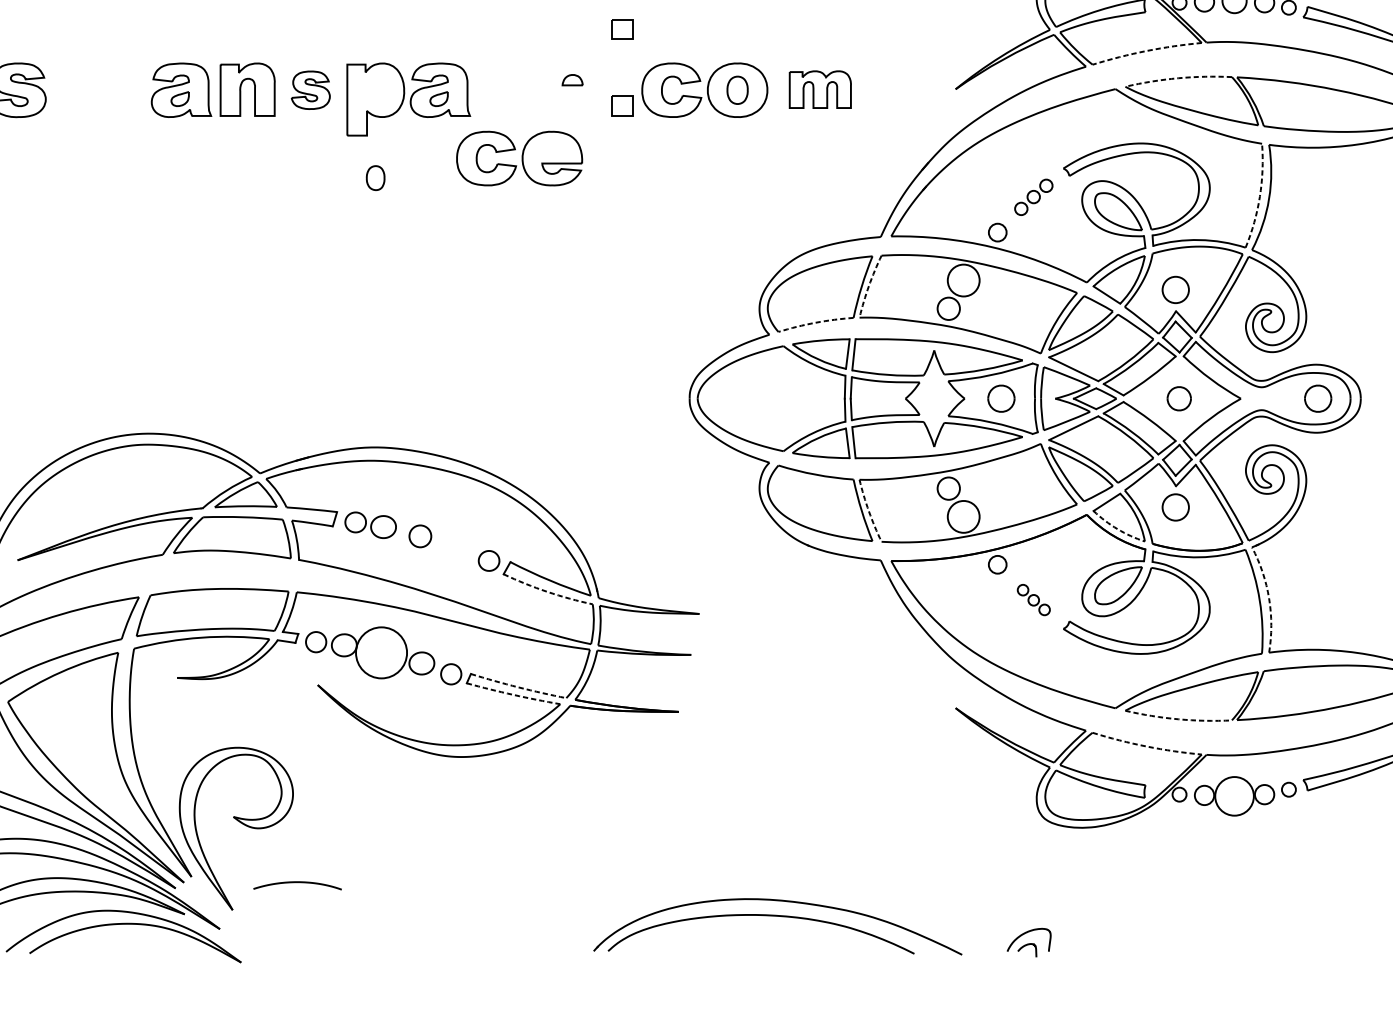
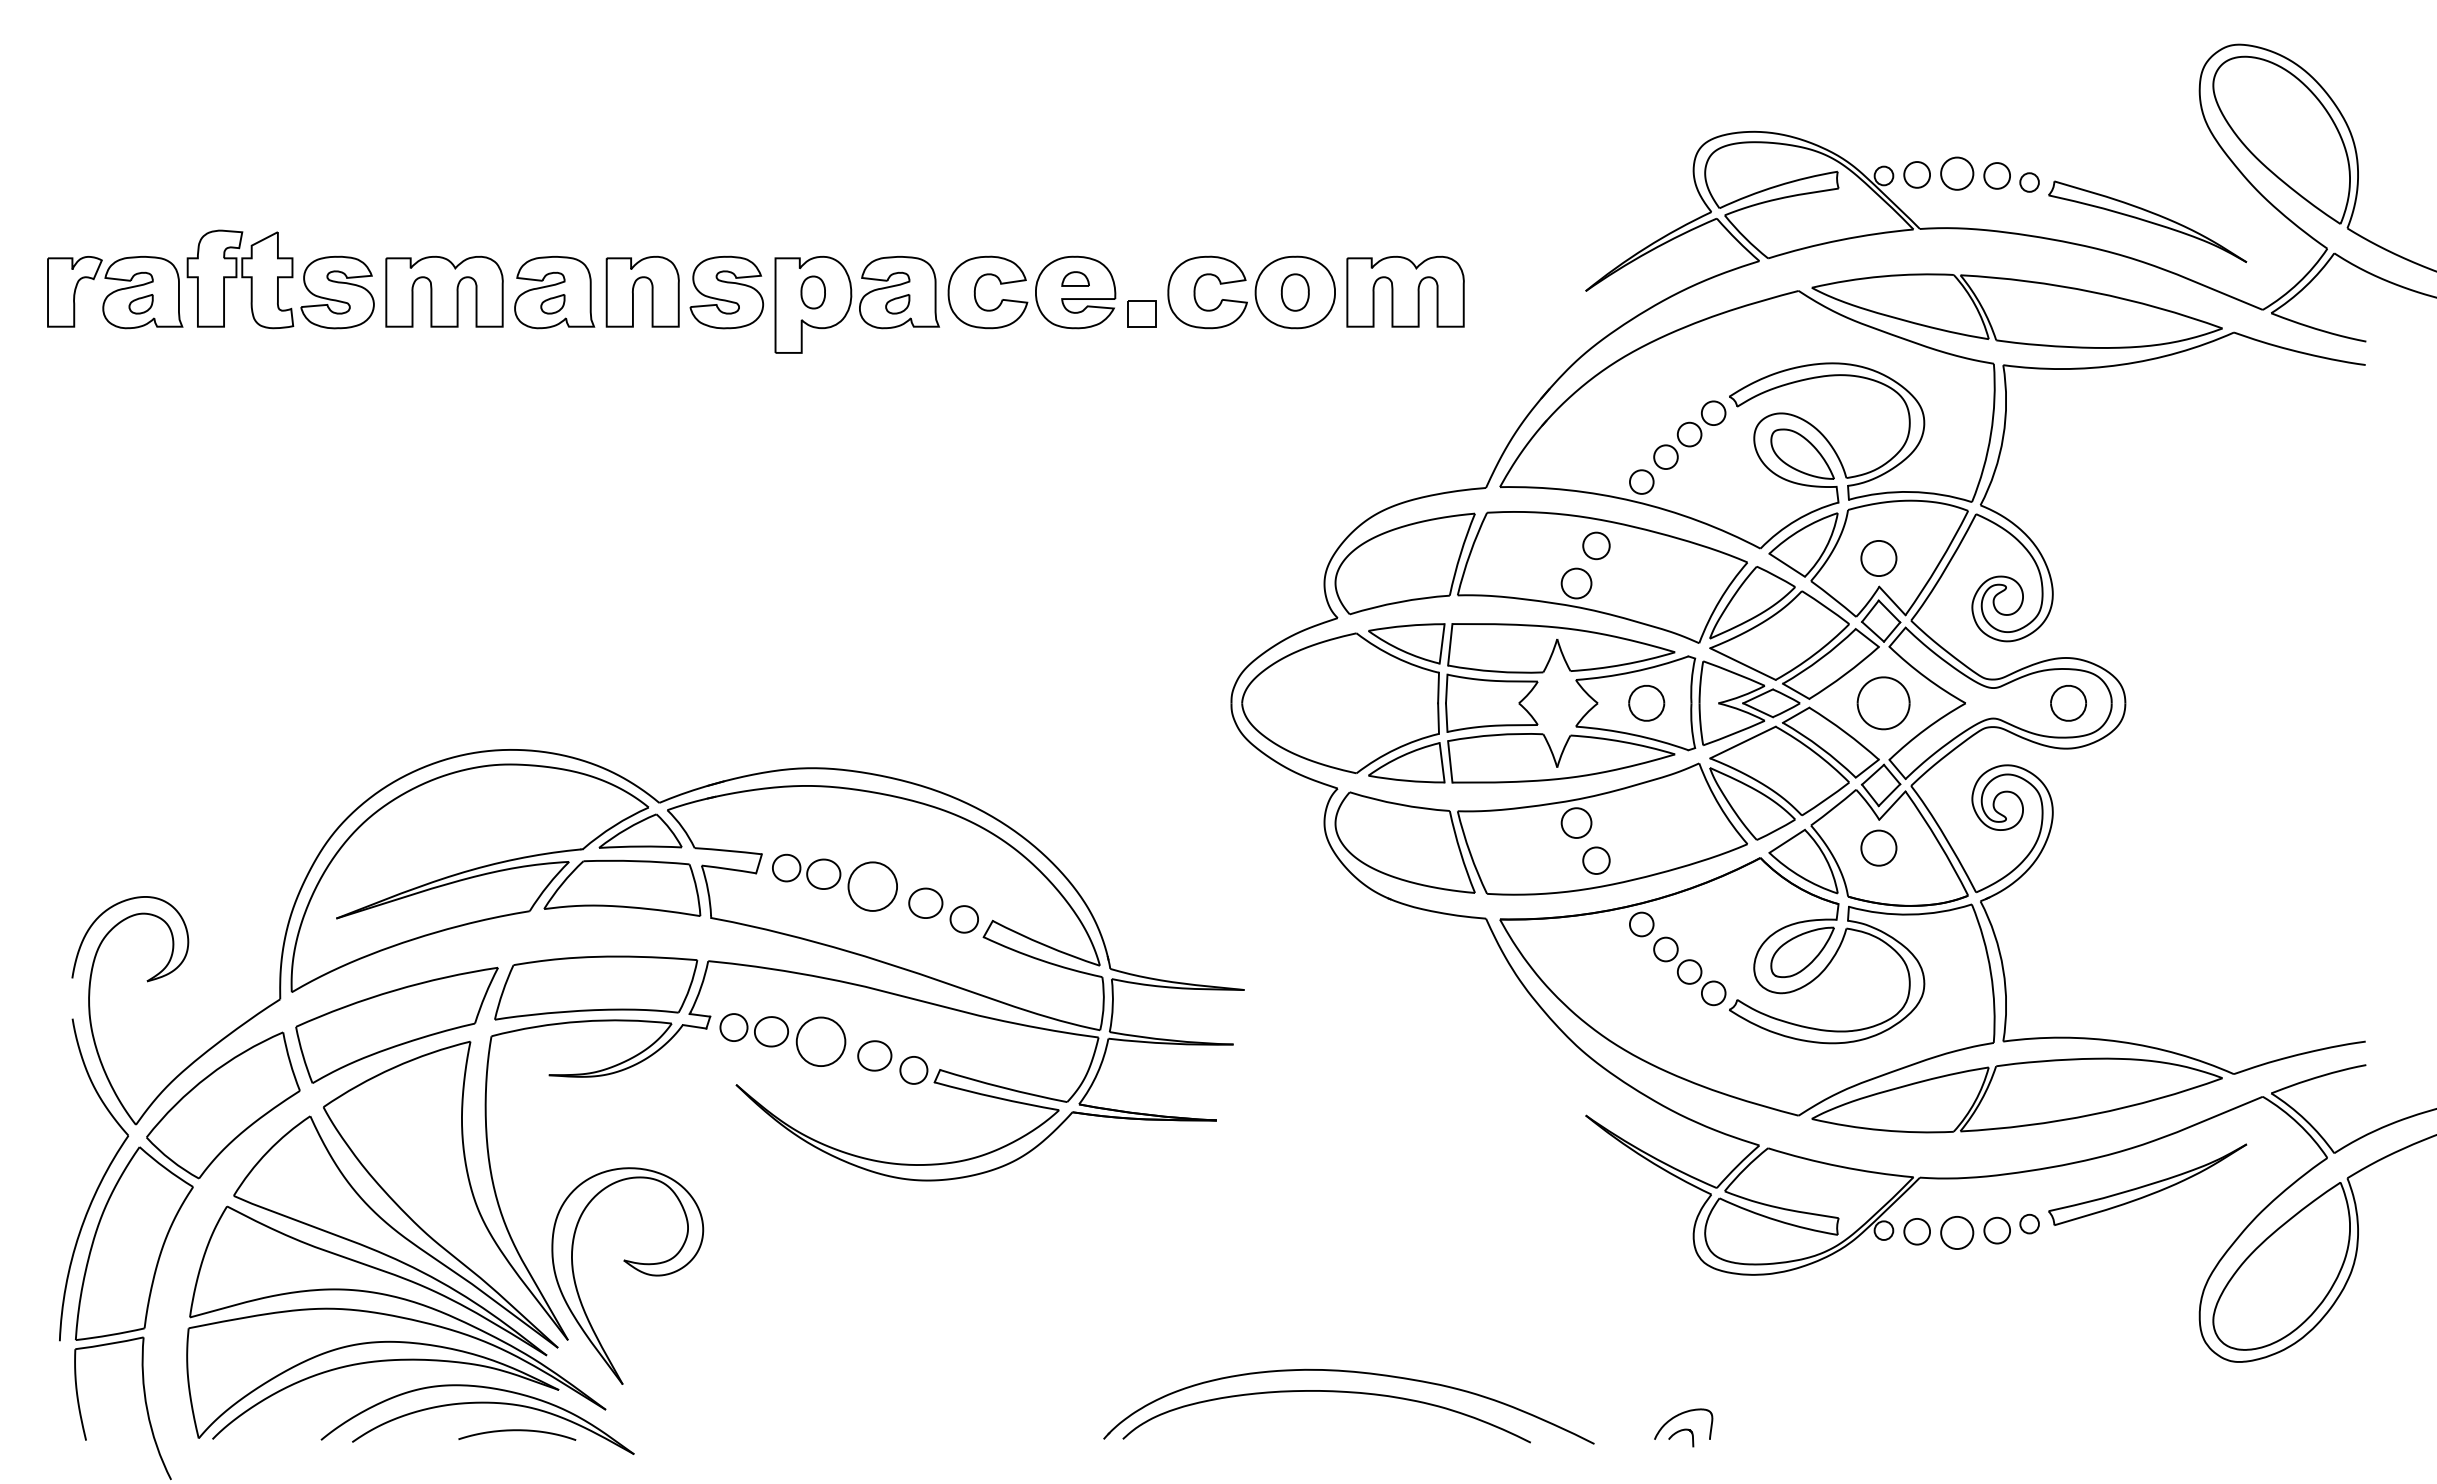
part: (622, 29) -> (1141, 211), removed
arc: (1146, 51) -> (1840, 240), dashed -> solid
arc: (1178, 78) -> (1882, 276), dashed -> solid
part: (98, 89) -> (444, 291), added
part: (820, 89) -> (1405, 291), size x1.43
part: (310, 90) -> (726, 292), size x1.43
part: (519, 158) -> (1031, 292), moved
part: (375, 178) -> (812, 292), moved
part: (1033, 196) -> (1689, 434), size x1.43
arc: (1259, 196) -> (1990, 434), dashed -> solid
circle: (963, 280) -> (1596, 545), size x0.62
arc: (869, 286) -> (1470, 553), dashed -> solid
arc: (815, 323) -> (1399, 602), dashed -> solid
part: (1179, 398) -> (1883, 703), size x1.67
arc: (869, 511) -> (1470, 853), dashed -> solid
circle: (963, 516) -> (1596, 860), size x0.62
arc: (1117, 529) -> (1801, 877), dashed -> solid
circle: (420, 536) -> (872, 886), size x1.67
part: (459, 548) -> (925, 902), added
arc: (547, 591) -> (1041, 960), dashed -> solid
arc: (1269, 598) -> (2003, 969), dashed -> solid
part: (1033, 600) -> (1689, 971), size x1.67
circle: (381, 652) -> (820, 1041), size x0.71
arc: (518, 687) -> (1003, 1087), dashed -> solid
arc: (513, 694) -> (996, 1097), dashed -> solid
arc: (1178, 719) -> (1882, 1130), dashed -> solid
arc: (1146, 746) -> (1840, 1166), dashed -> solid
circle: (1234, 796) -> (1957, 1232), size x0.62
curve: (297, 883) -> (517, 1431), moved

